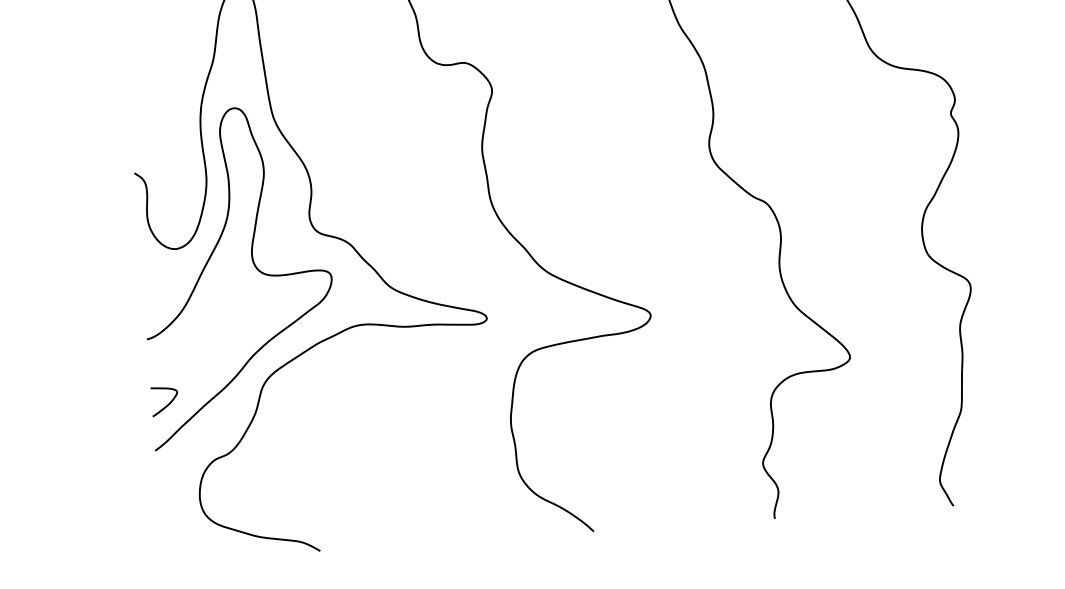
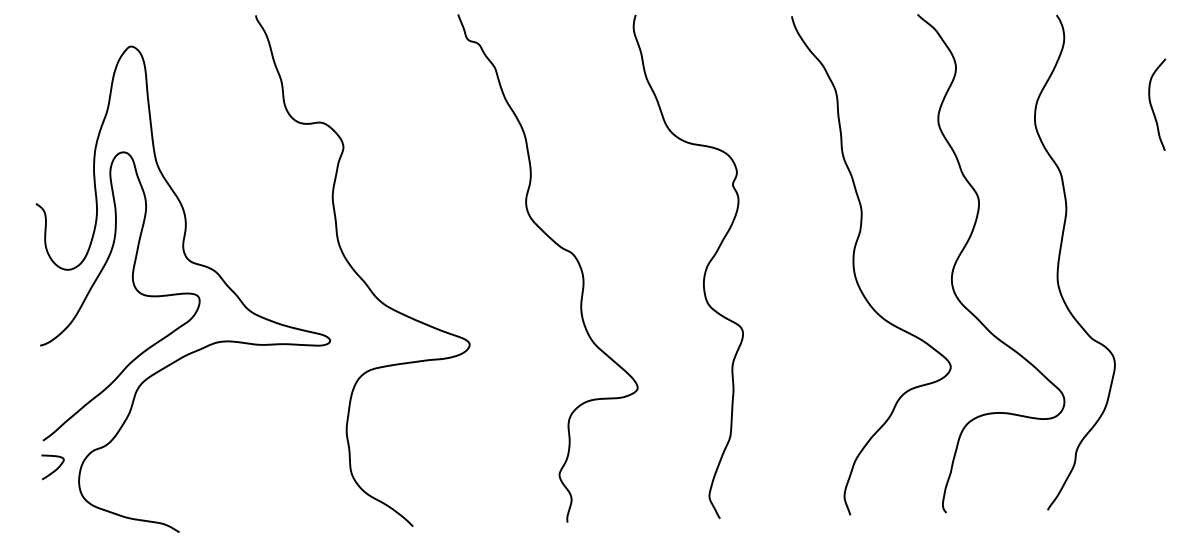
curve: (165, 405) -> (53, 470), moved

